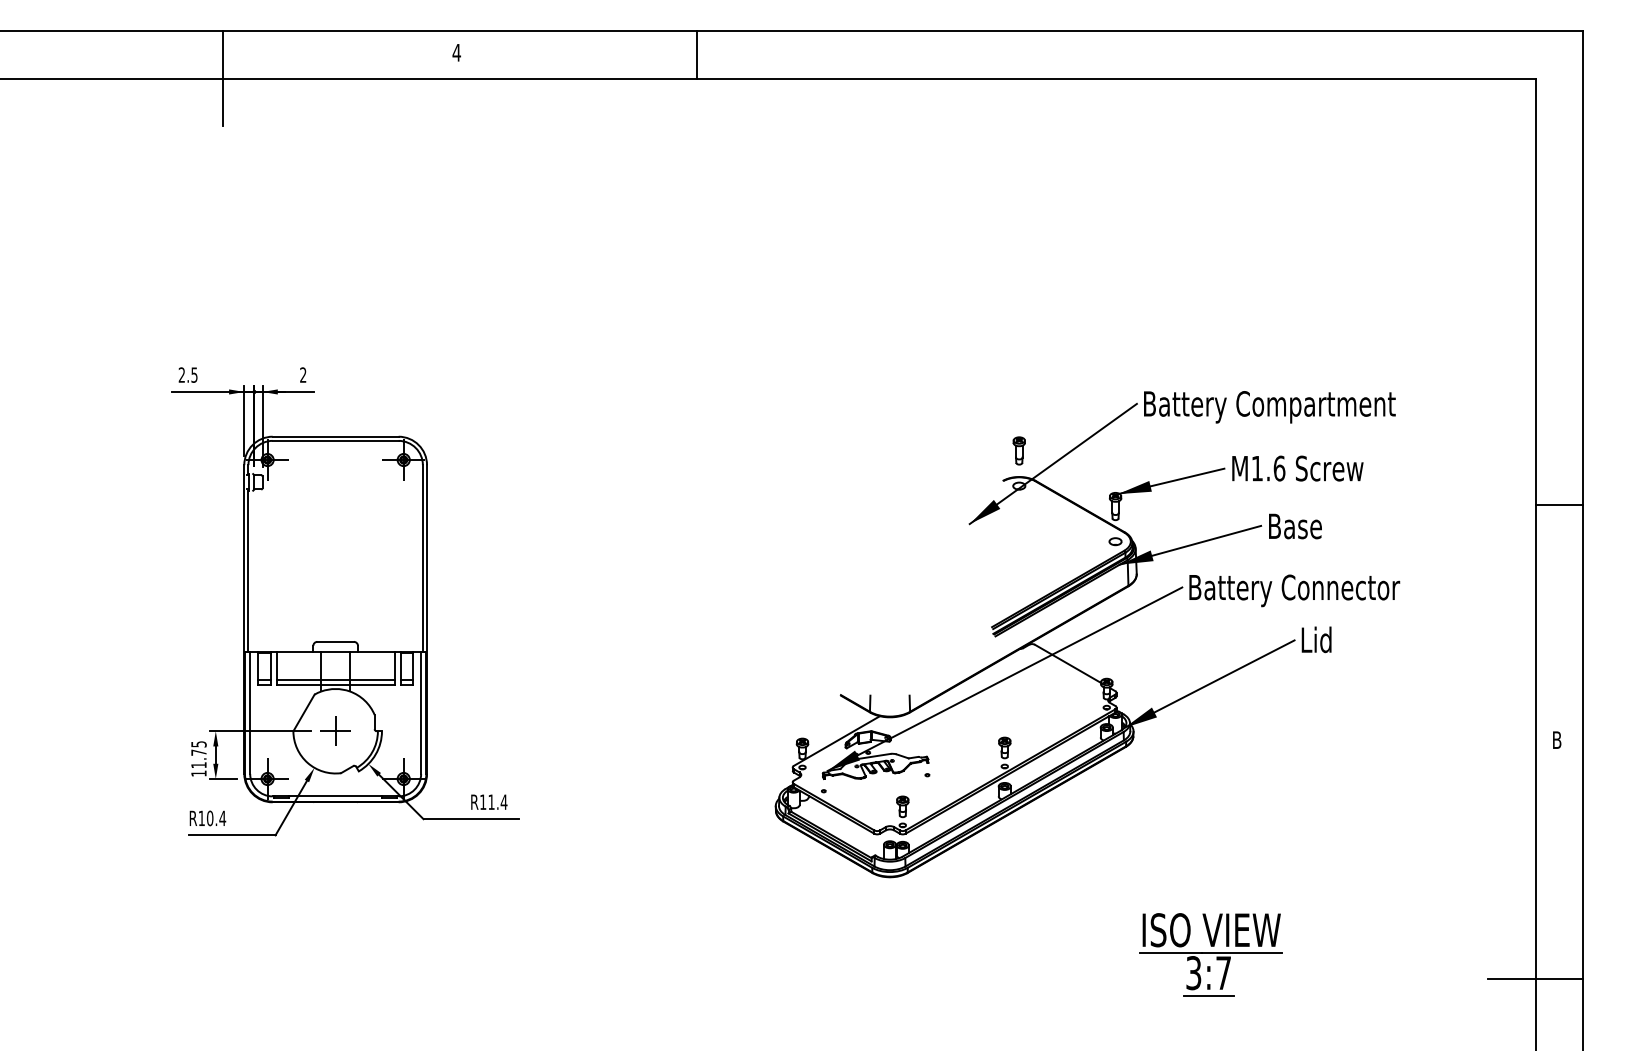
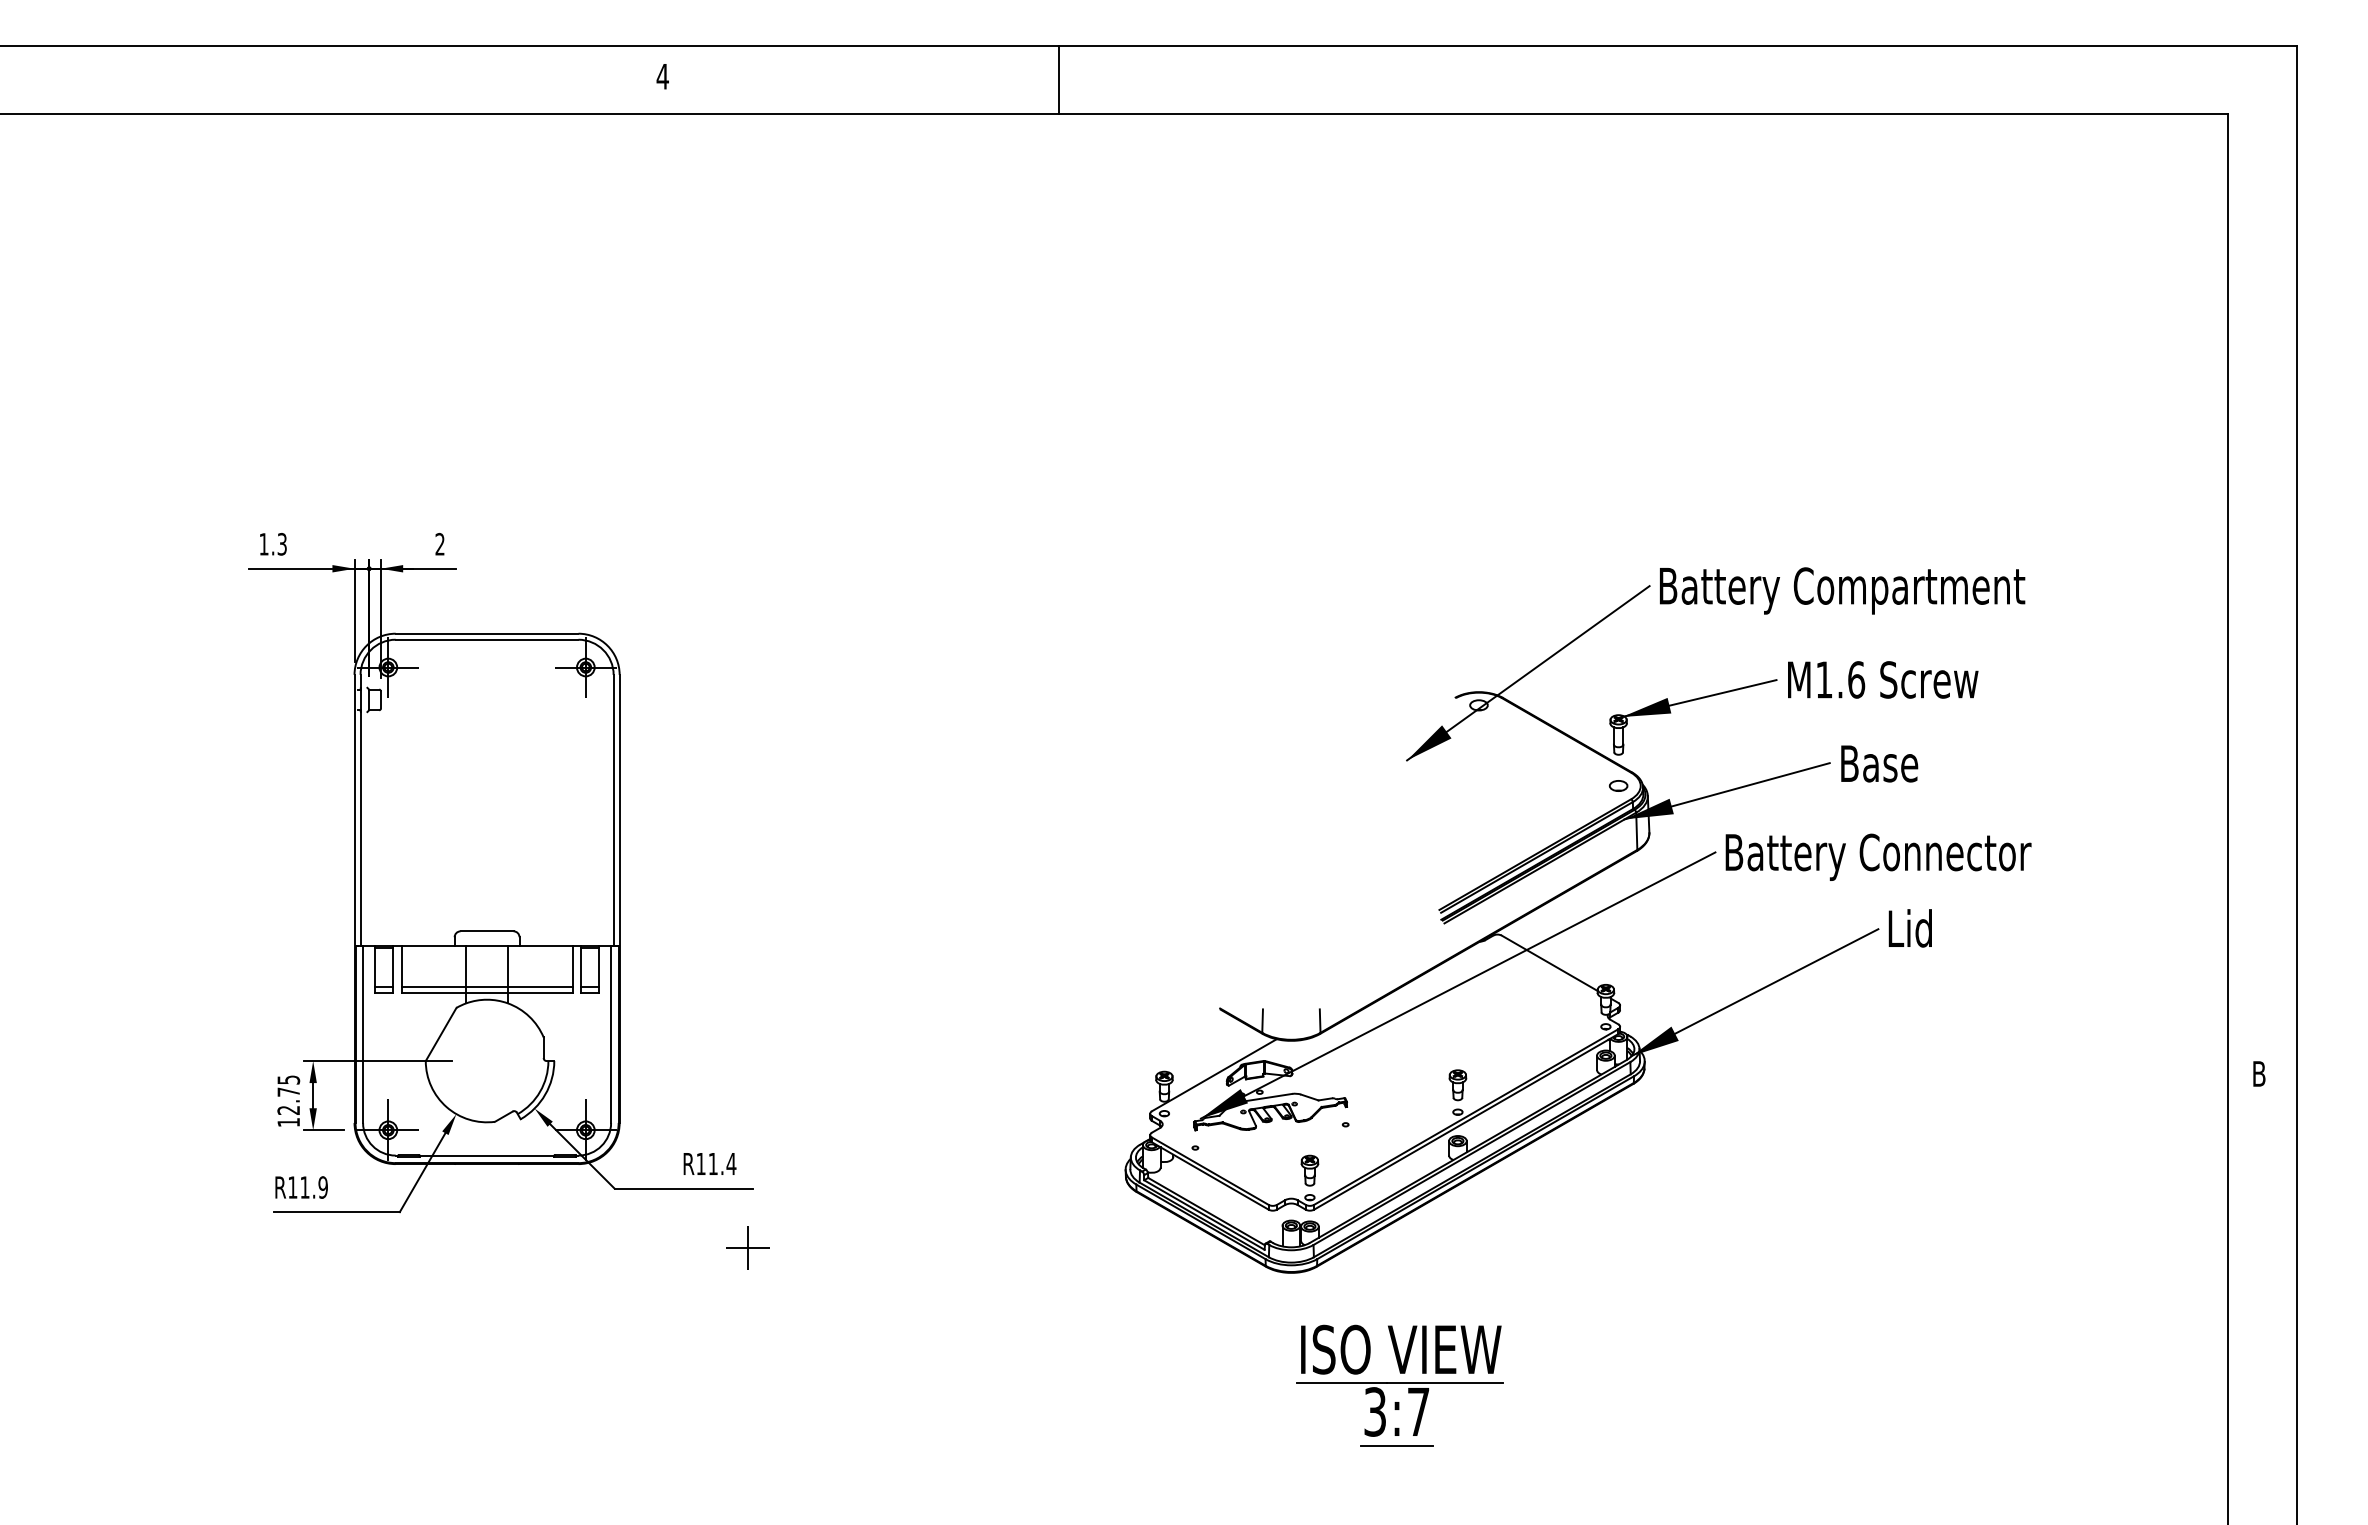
line: (696, 54) -> (1058, 79), moved
line: (222, 78) -> (322, 113), removed
text: (187, 374) -> (272, 543), 2.5 -> 1.3
part: (1018, 450) -> (1477, 653), removed
line: (1559, 505) -> (2262, 733), removed
part: (335, 730) -> (748, 1247), moved
text: (198, 765) -> (288, 1110), 11.75 -> 12.75
text: (216, 818) -> (314, 1187), R10.4 -> R11.9
part: (1210, 954) -> (1399, 1384), moved
line: (1535, 979) -> (2227, 1421), removed

